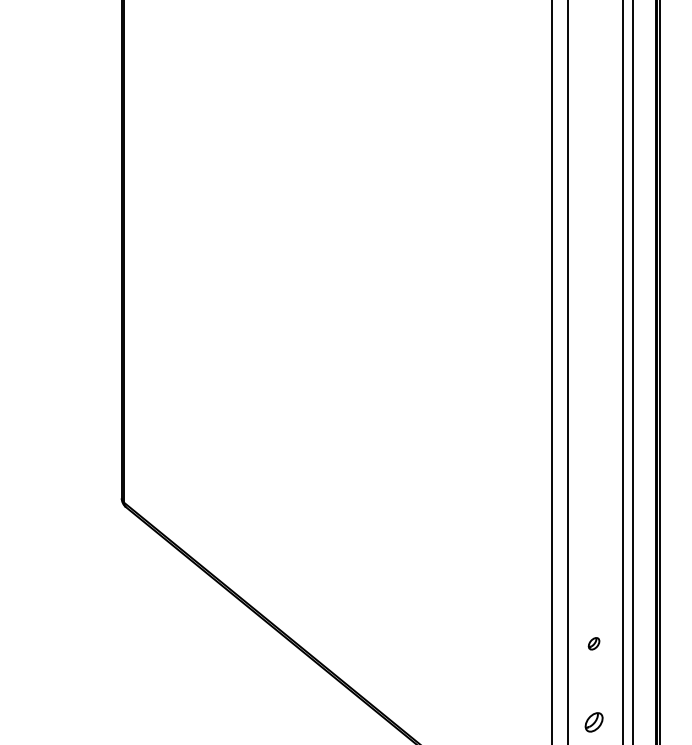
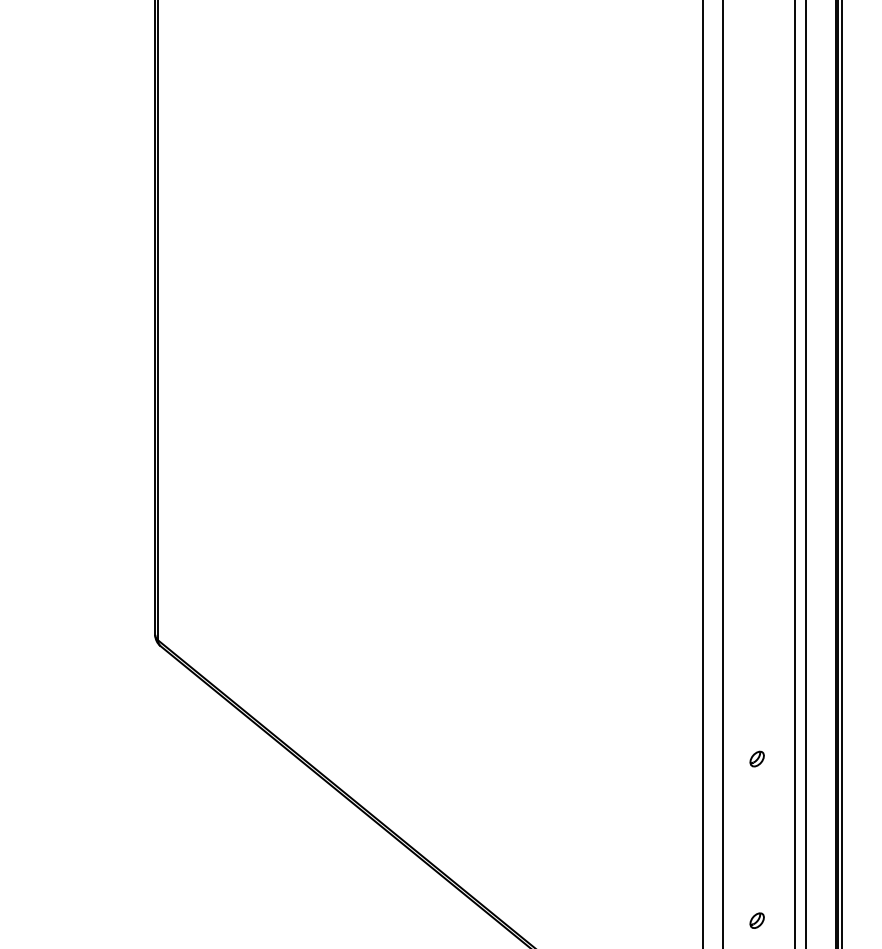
part: (593, 643) -> (756, 758), moved
part: (593, 722) -> (756, 920), size x0.62

